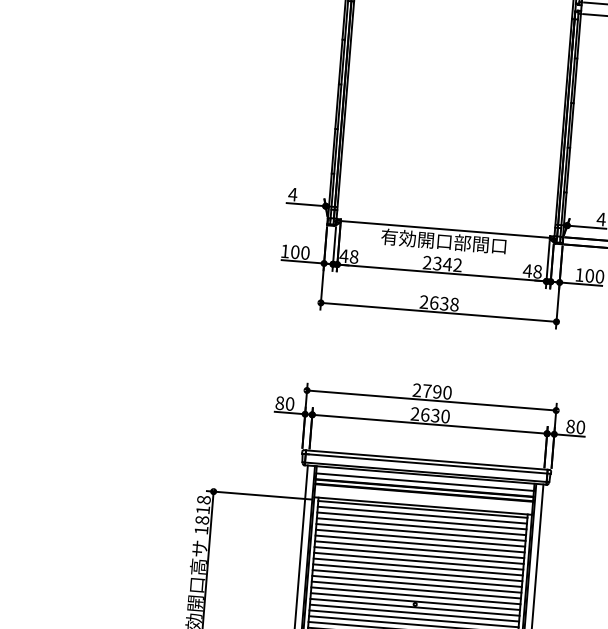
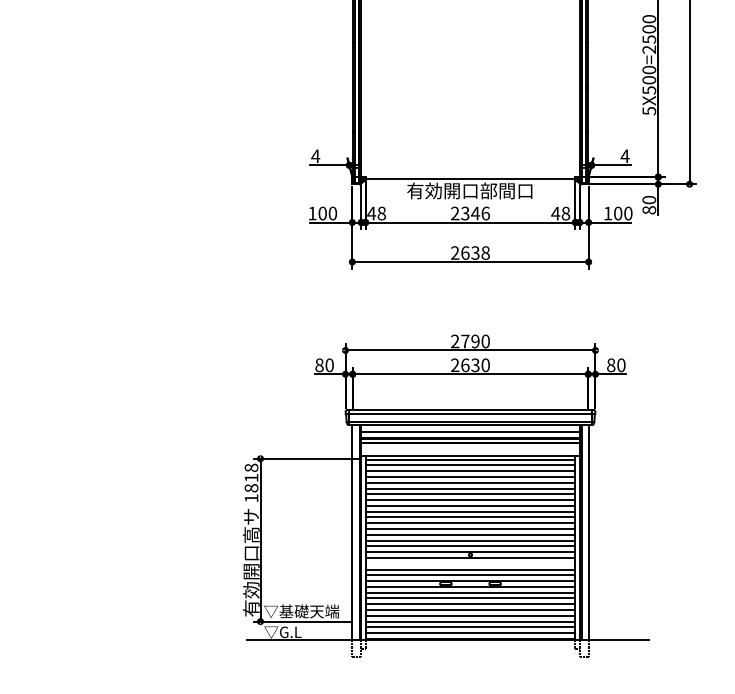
text: (457, 265) -> (485, 213), 2342 -> 2346
line: (414, 612) -> (470, 563), removed

